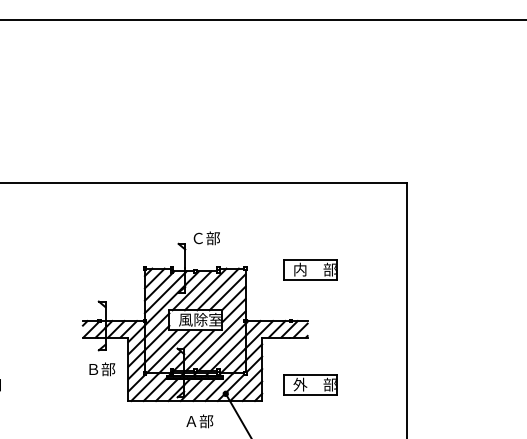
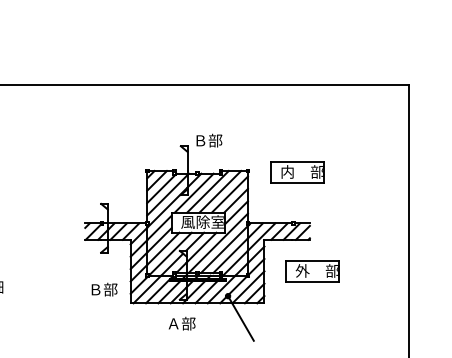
text: (197, 238) -> (199, 140), Ｃ部 -> Ｂ部
part: (310, 269) -> (297, 171), moved
text: (102, 369) -> (104, 289), moved
part: (310, 384) -> (312, 270), moved
text: (199, 421) -> (181, 323), moved

